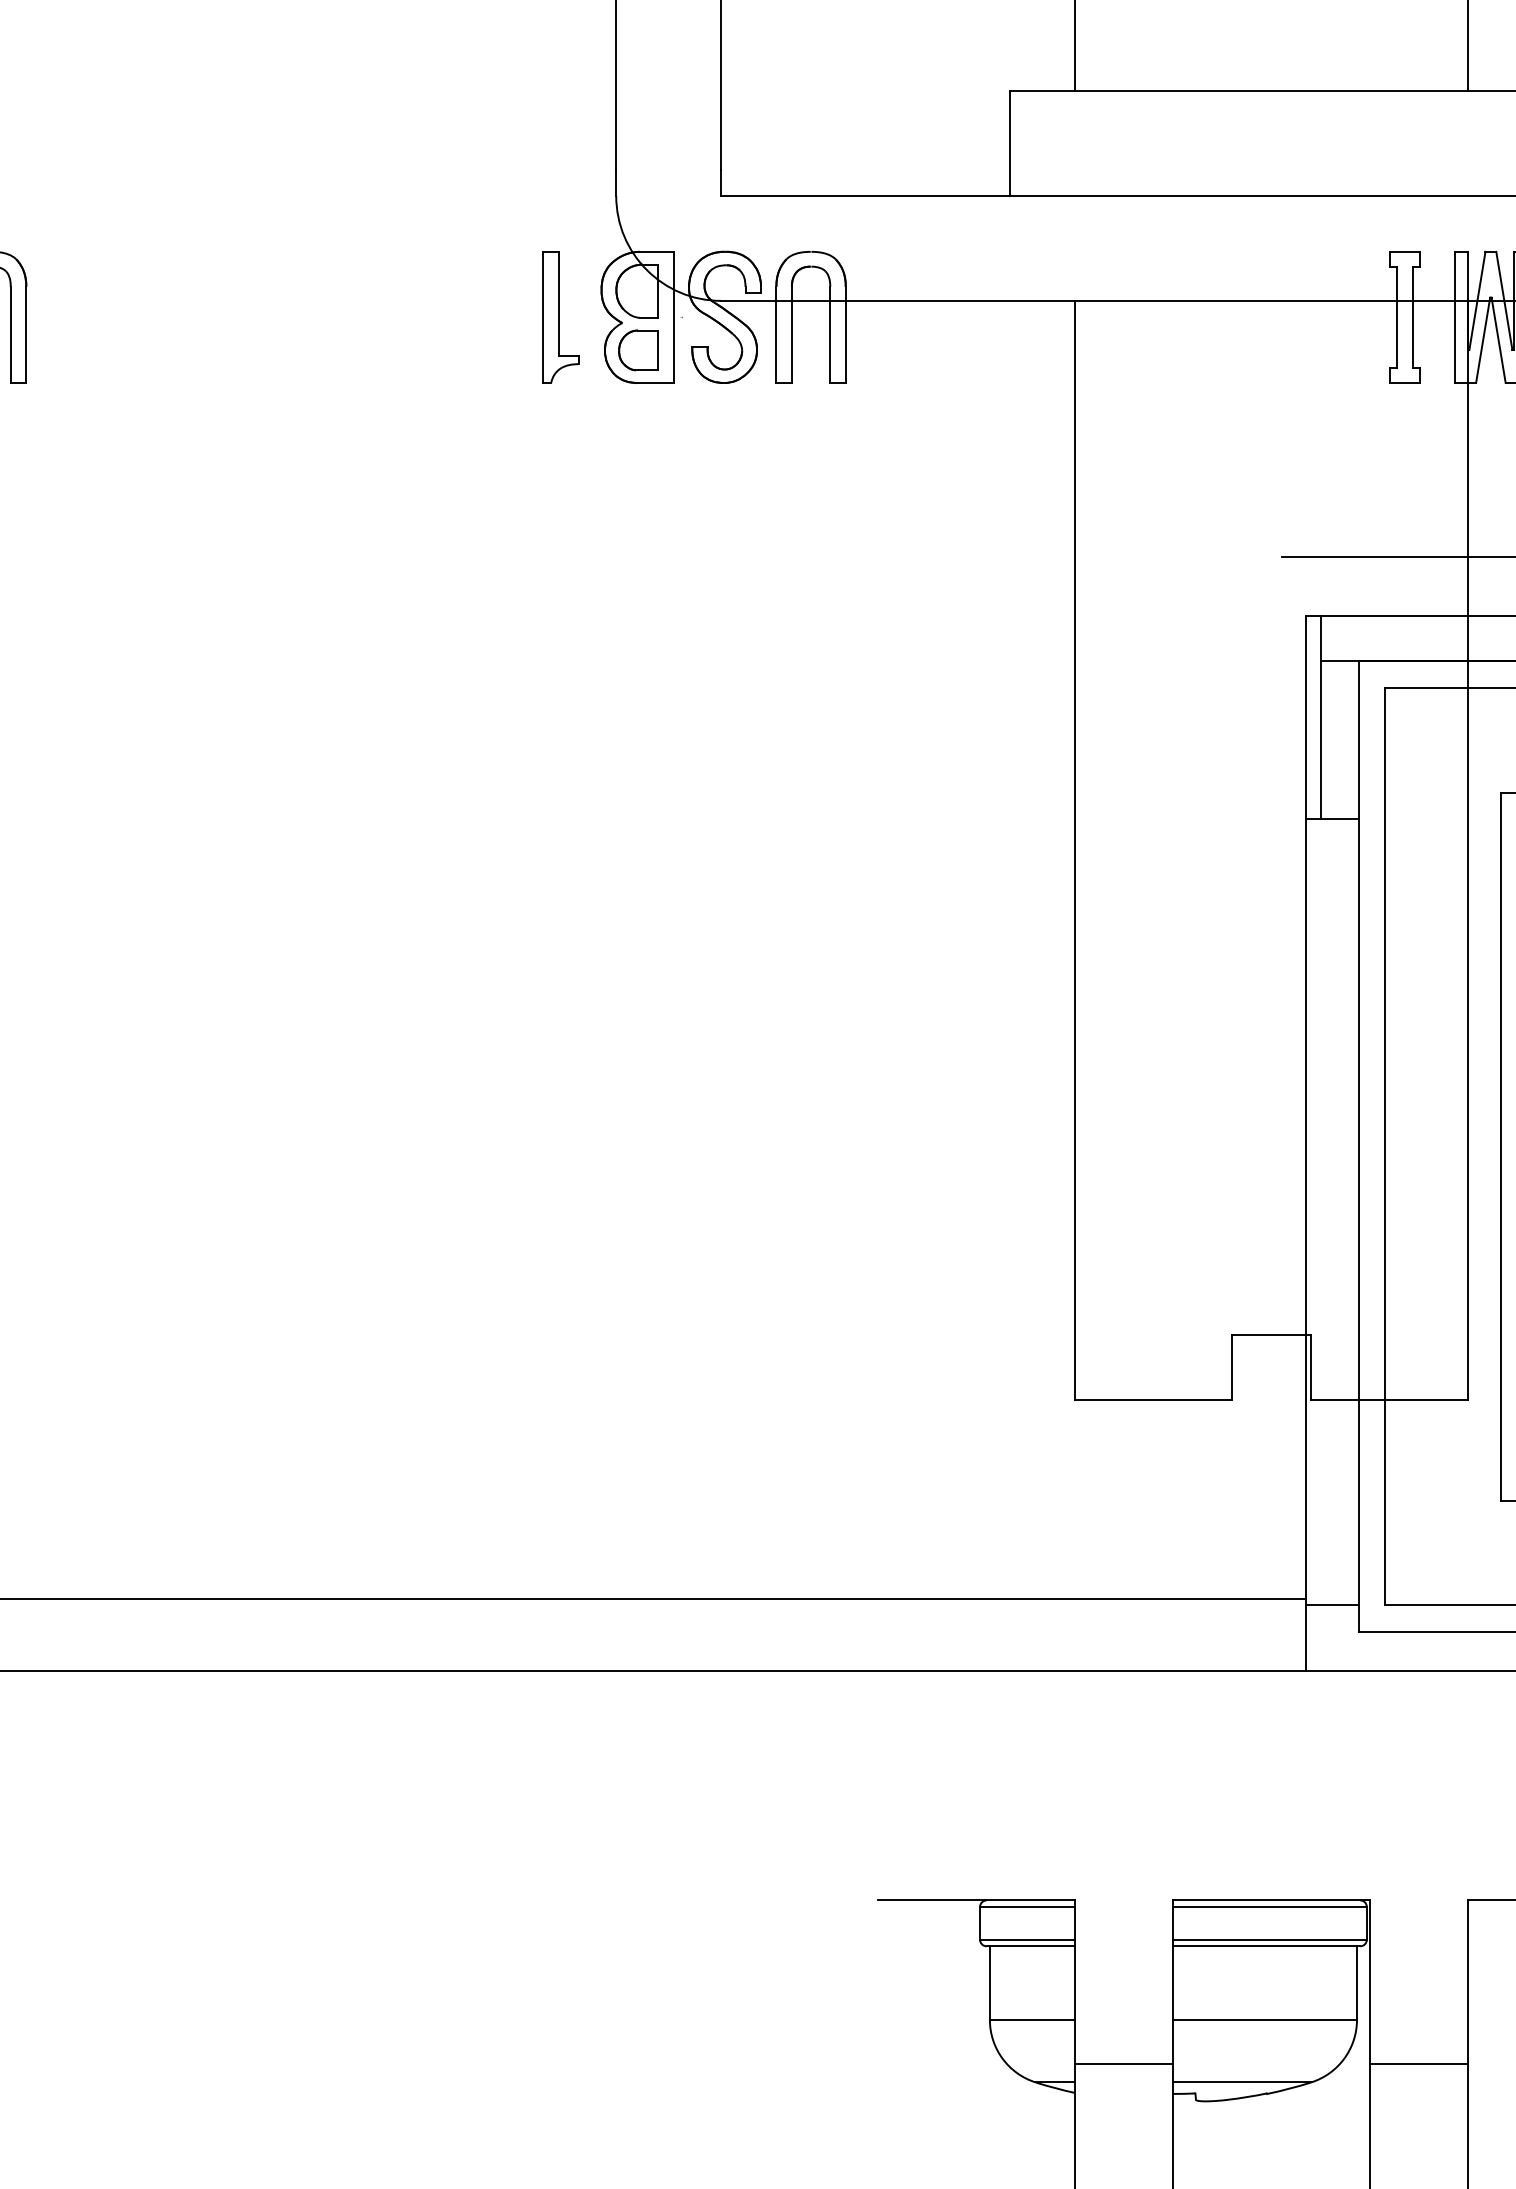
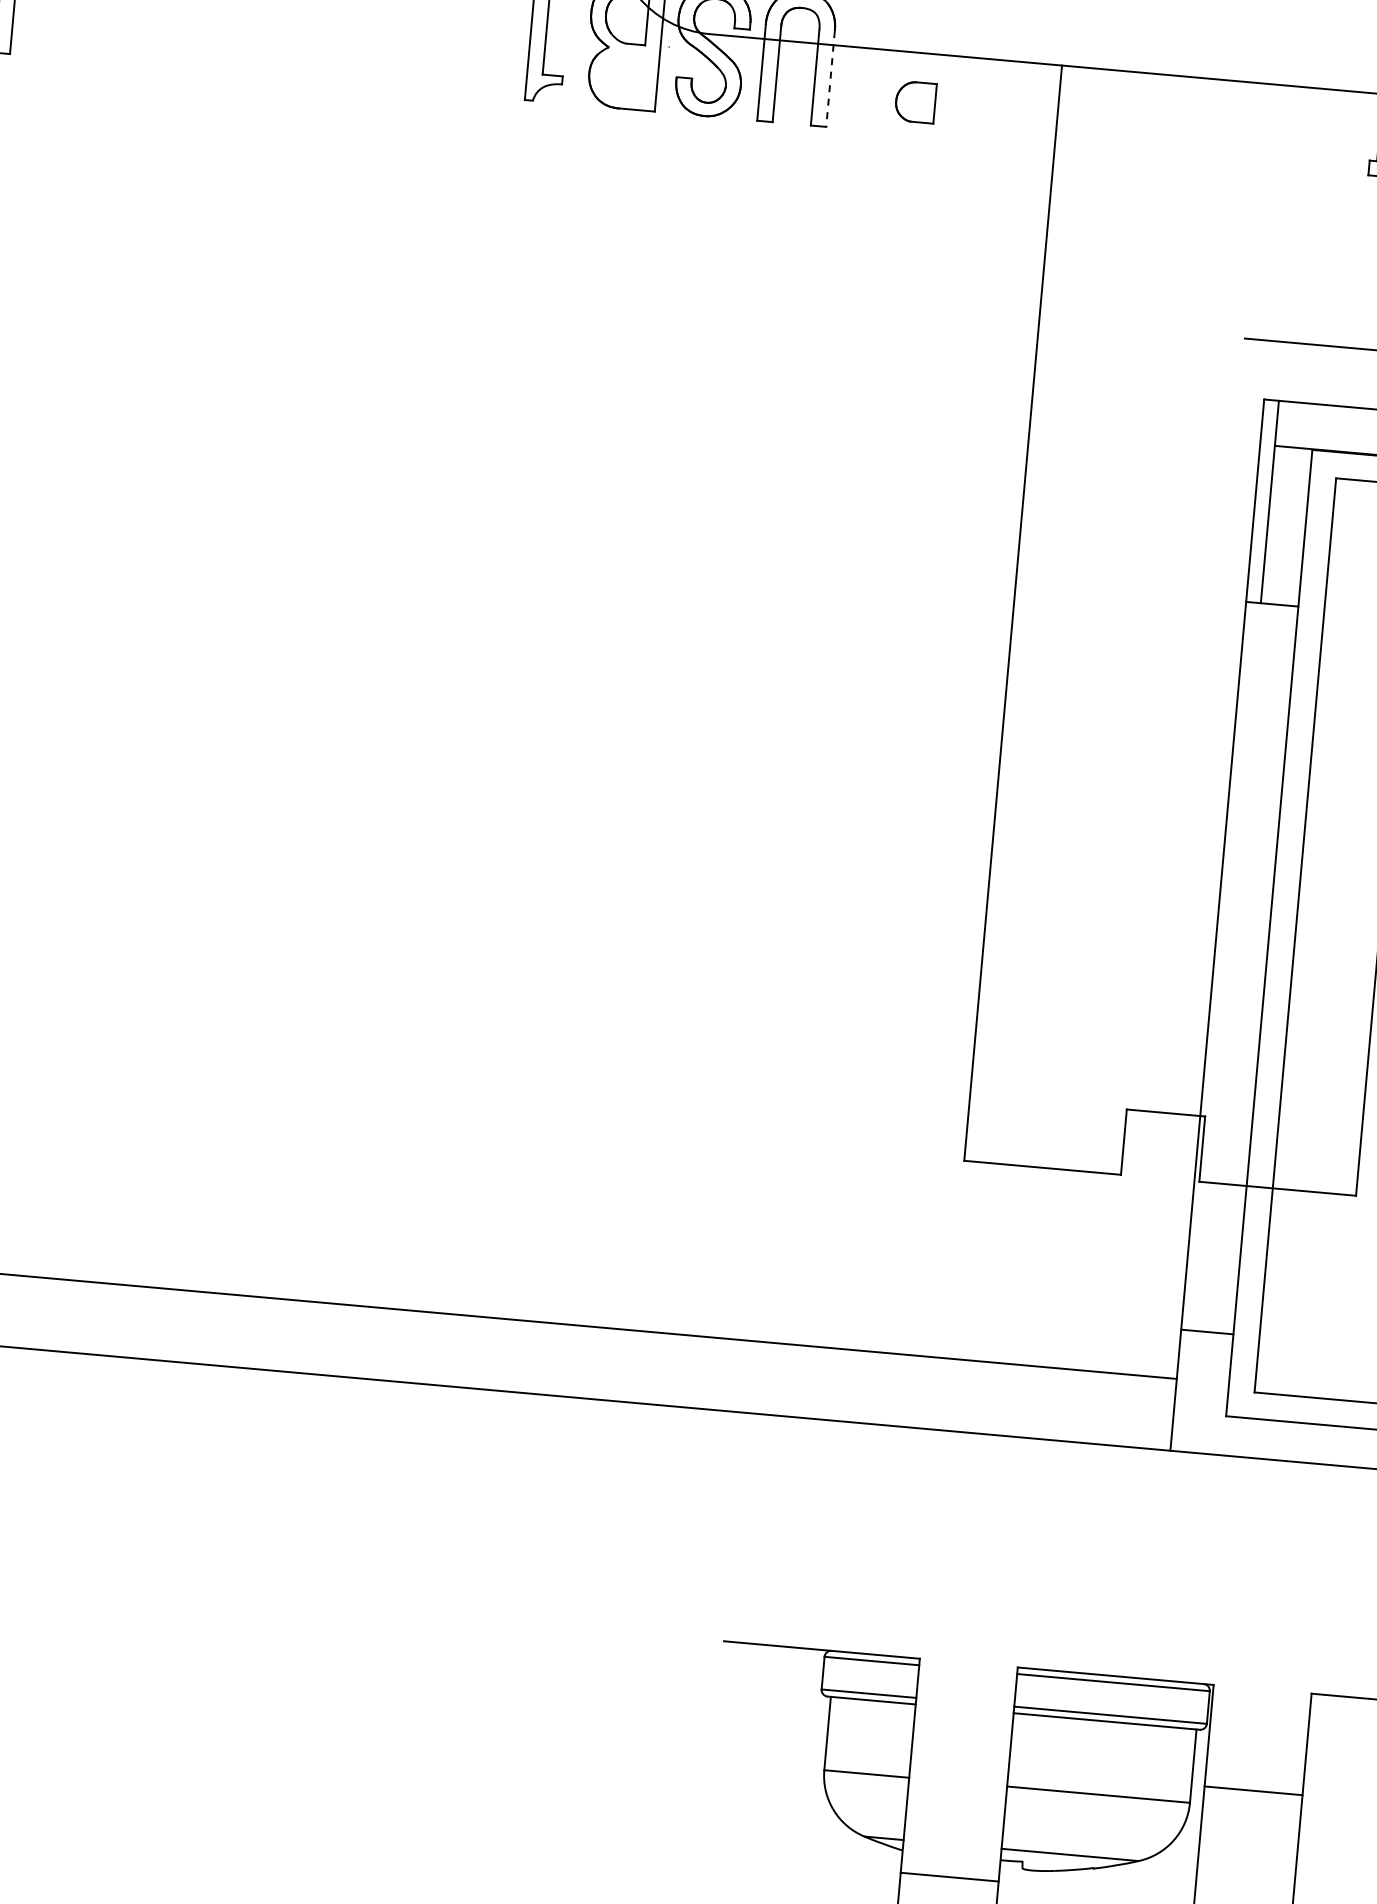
line: (845, 335) -> (830, 79), solid -> dashed
part: (638, 350) -> (915, 102), moved
line: (1332, 1605) -> (1207, 1332), moved
line: (1124, 2064) -> (949, 1877), moved
line: (1419, 2064) -> (1253, 1791), moved

